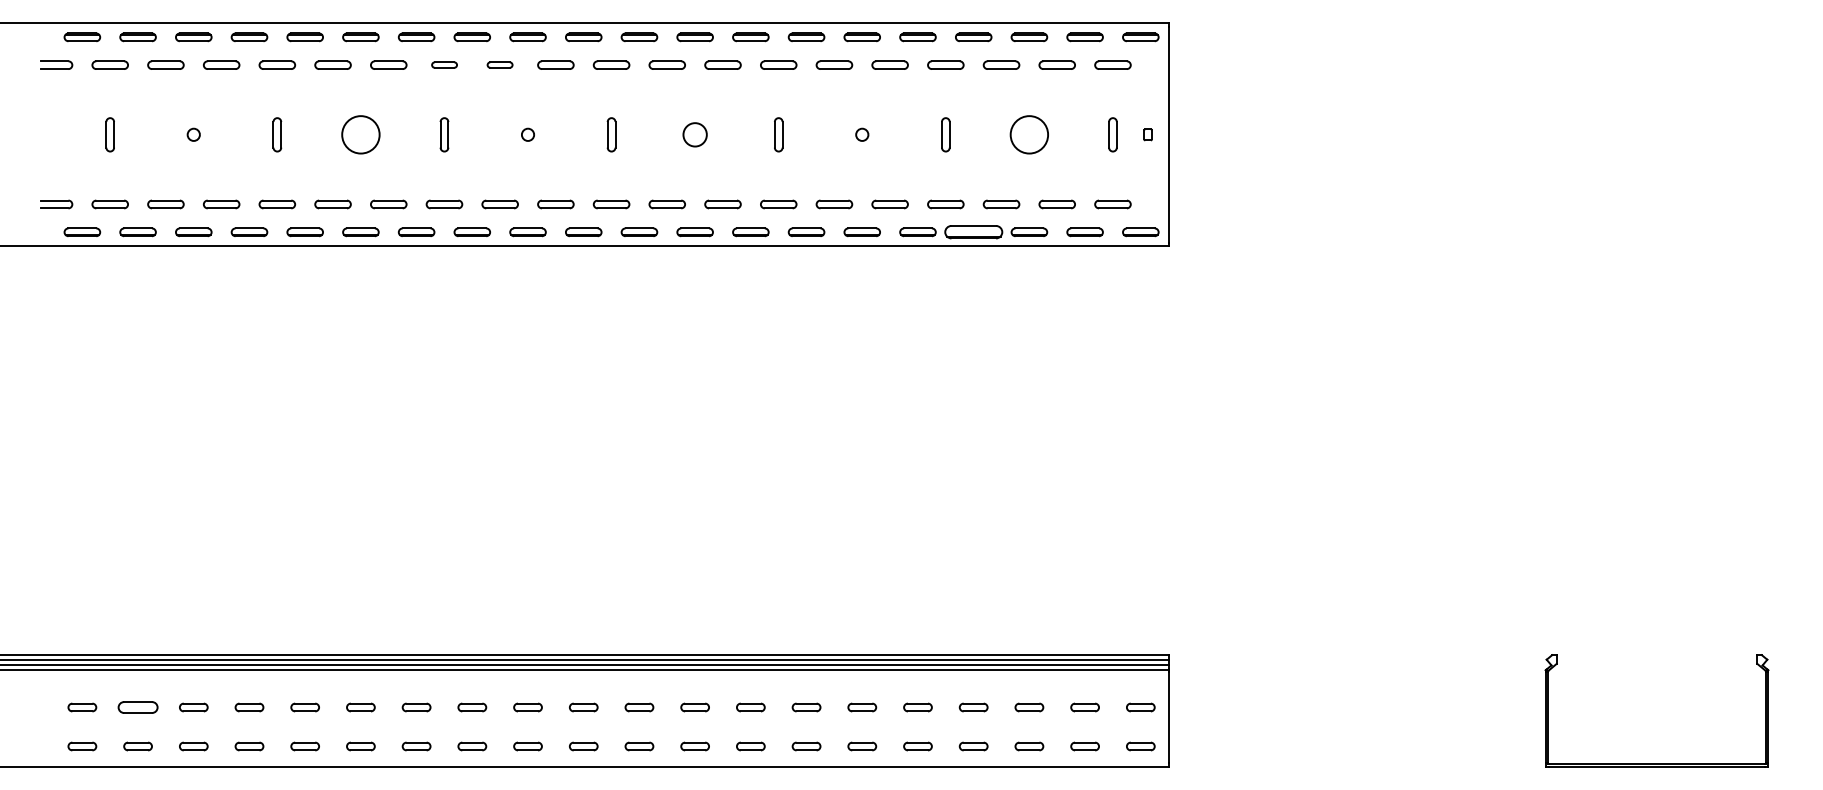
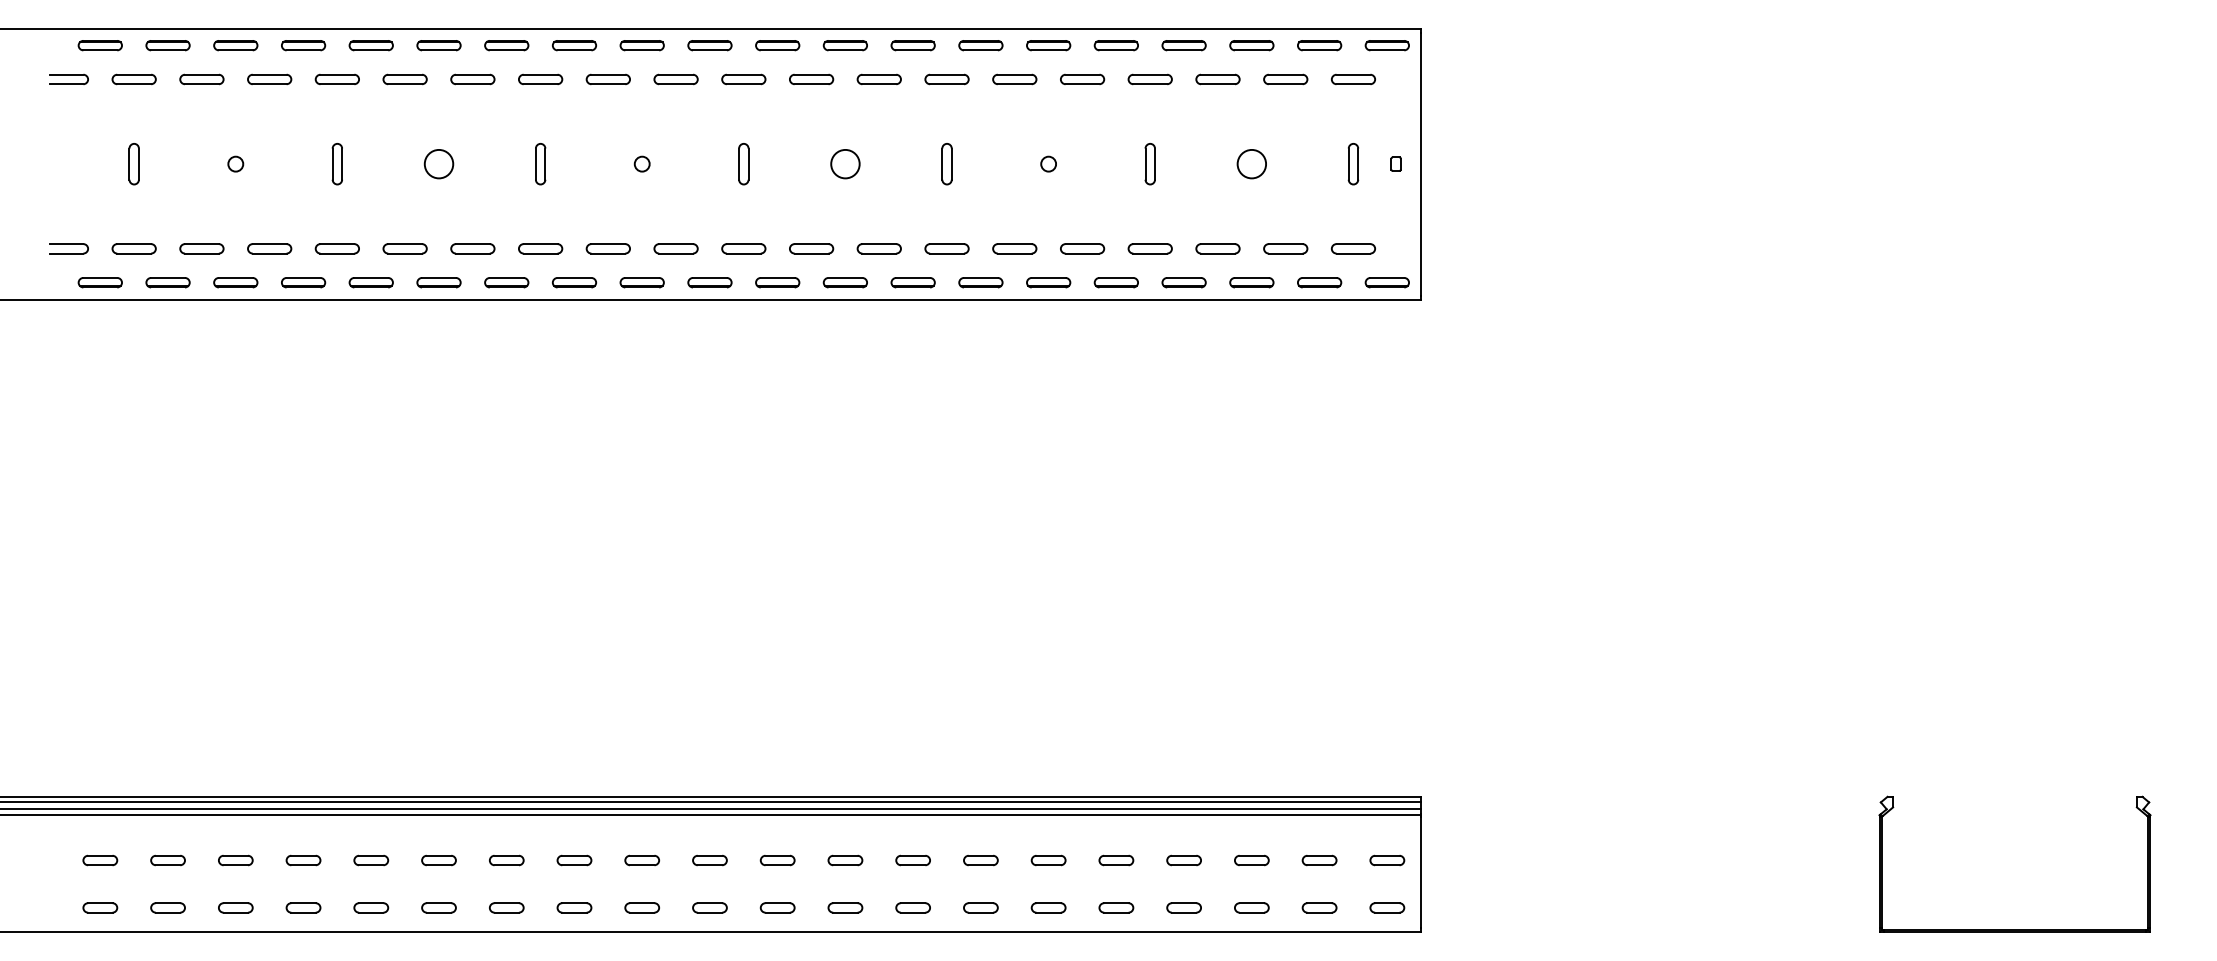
part: (444, 64) -> (540, 78), size x1.43
part: (499, 64) -> (607, 78), size x1.43
circle: (360, 134) -> (438, 163), size x0.62
circle: (1029, 134) -> (1251, 163), size x0.62
part: (973, 232) -> (1183, 282), size x0.62
part: (137, 707) -> (167, 860), size x0.71

